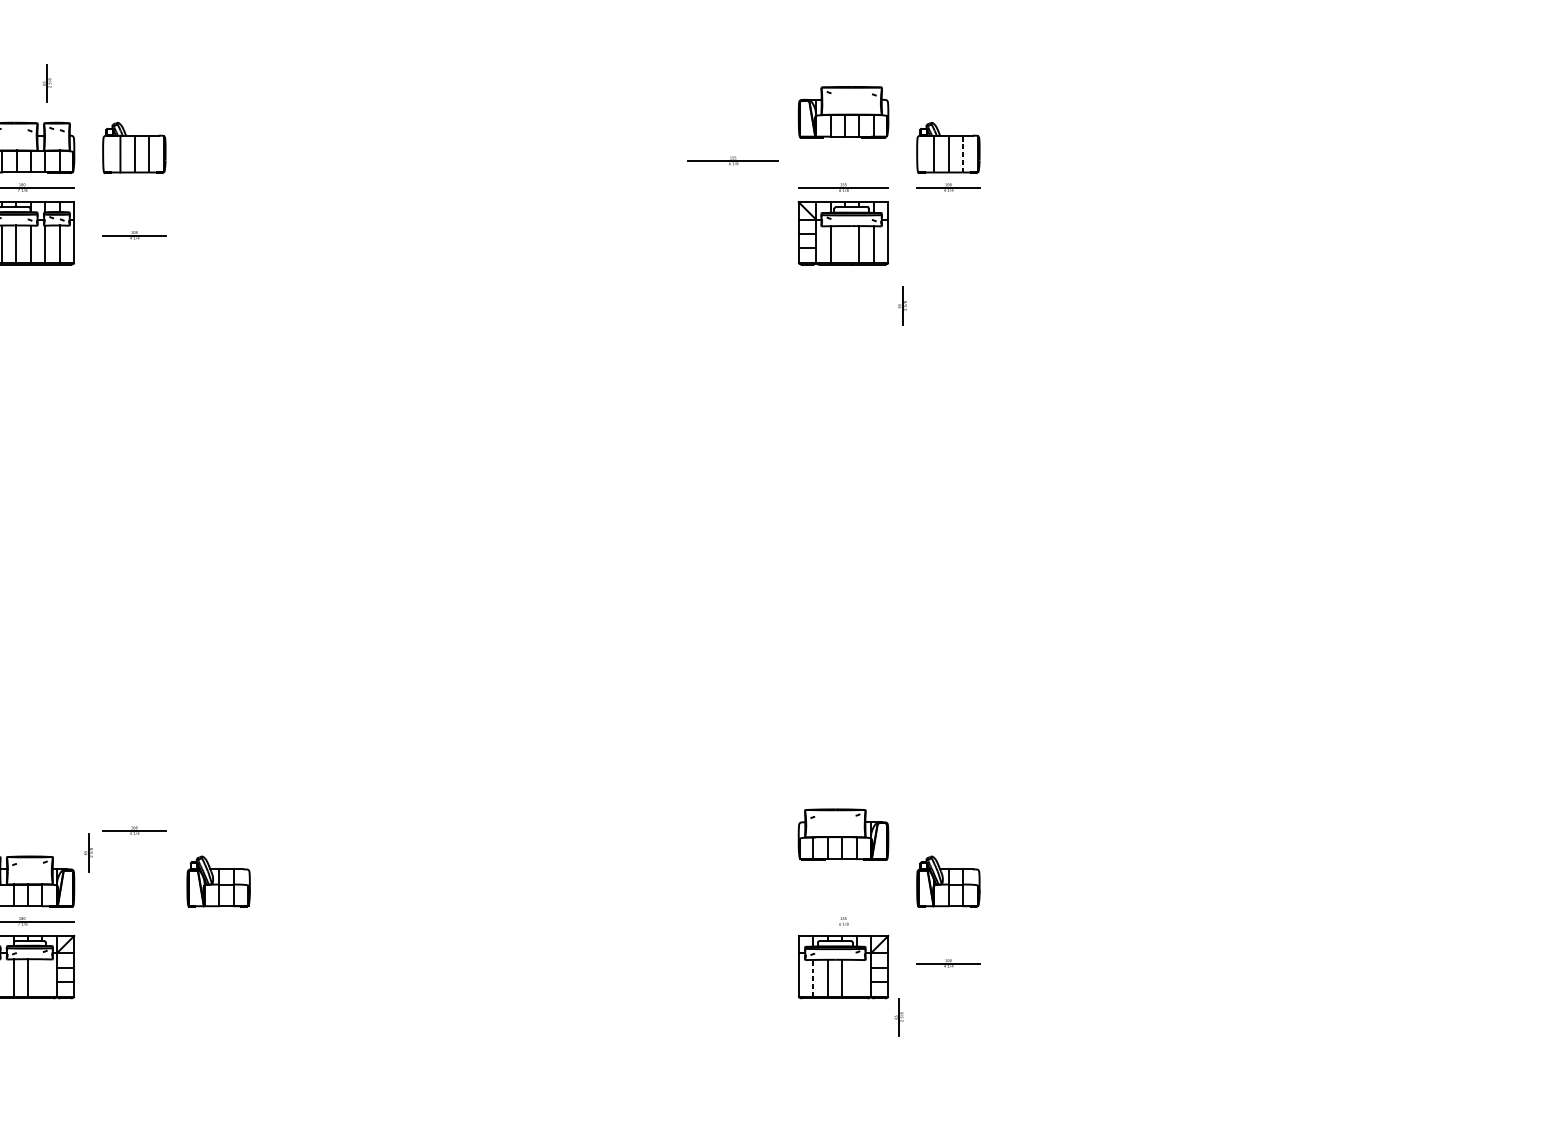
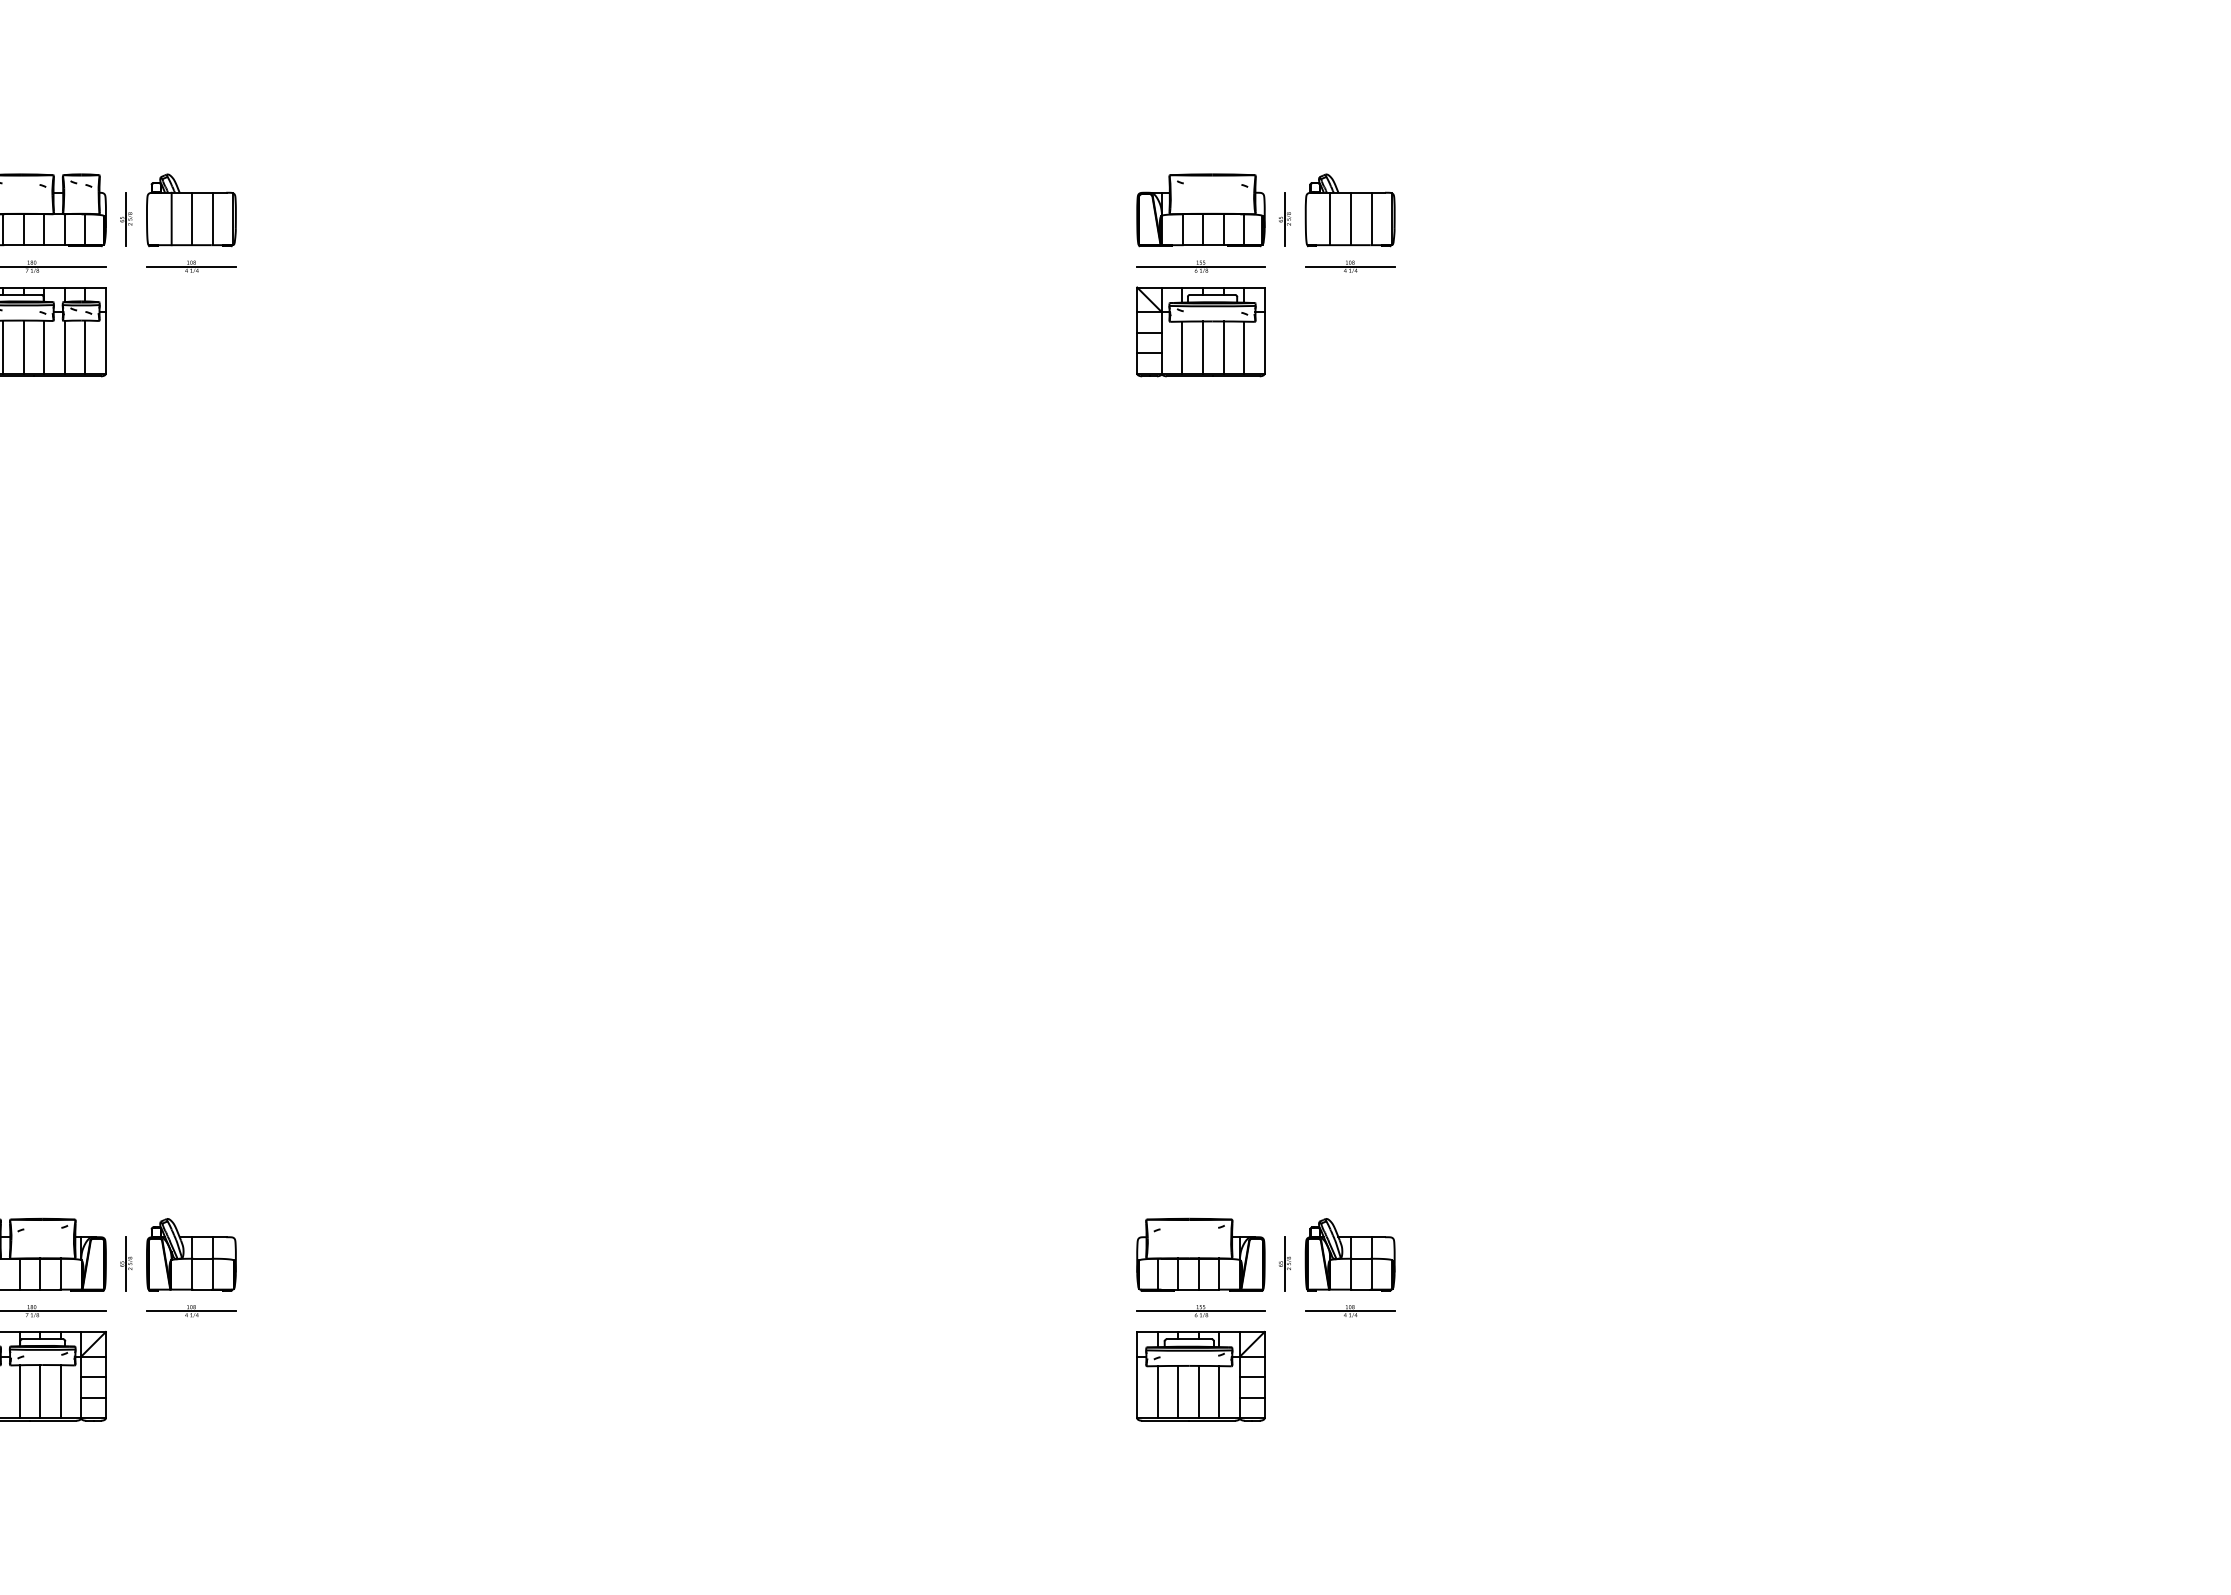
part: (47, 83) -> (126, 219), moved
part: (843, 112) -> (1200, 210), moved
line: (963, 153) -> (1371, 218), dashed -> solid
part: (732, 160) -> (1043, 228), removed
part: (134, 235) -> (191, 266), moved
line: (844, 244) -> (1202, 347), added
part: (902, 306) -> (1284, 219), moved
part: (134, 830) -> (191, 1311), moved
part: (843, 834) -> (1200, 1254), moved
part: (88, 852) -> (126, 1263), moved
part: (218, 881) -> (191, 1254), moved
line: (843, 921) -> (1200, 1311), added
part: (948, 963) -> (1350, 1311), moved
line: (42, 977) -> (60, 1391), added
line: (813, 977) -> (1157, 1391), dashed -> solid
line: (856, 978) -> (1219, 1392), added
part: (898, 1017) -> (1284, 1263), moved

